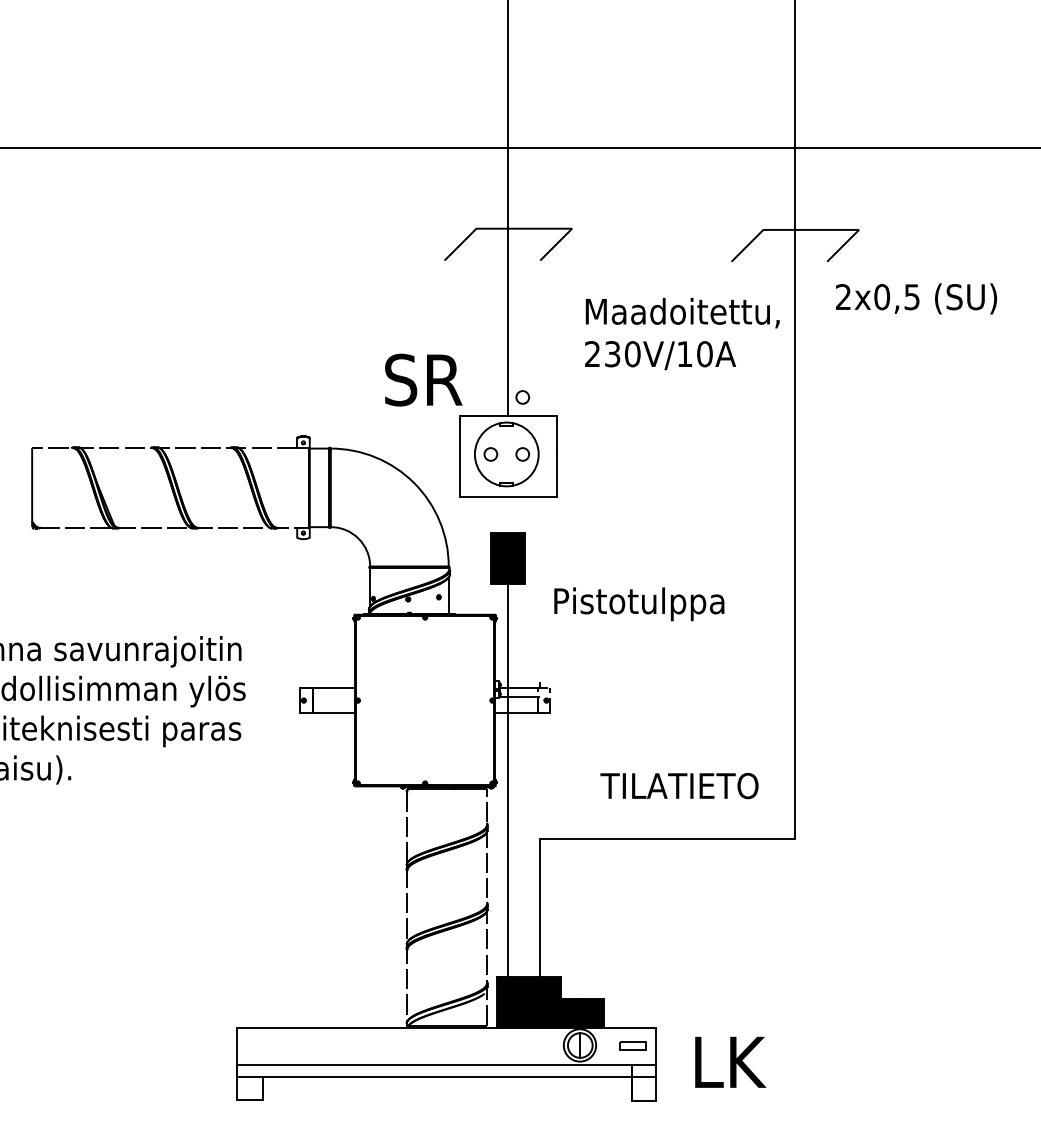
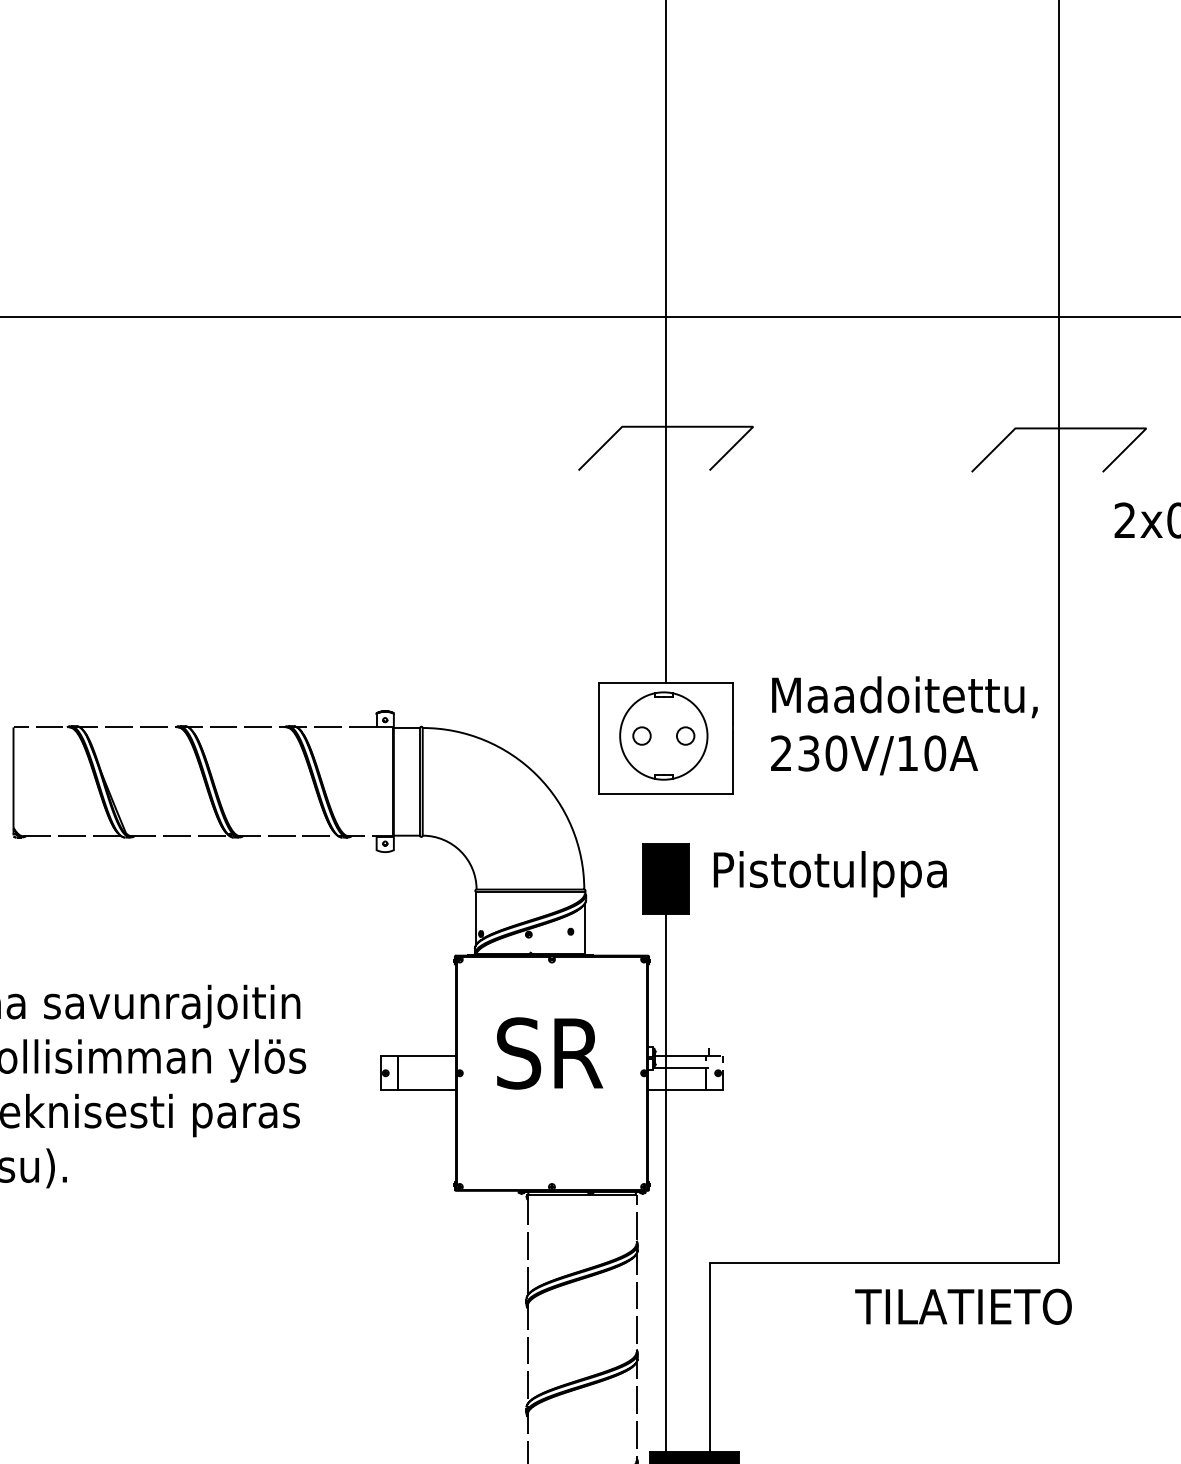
text: (682, 333) -> (904, 725), moved
text: (423, 379) -> (549, 1052), moved
circle: (522, 397) -> (685, 658), removed
text: (639, 604) -> (830, 874), moved
text: (679, 786) -> (963, 1307), moved

